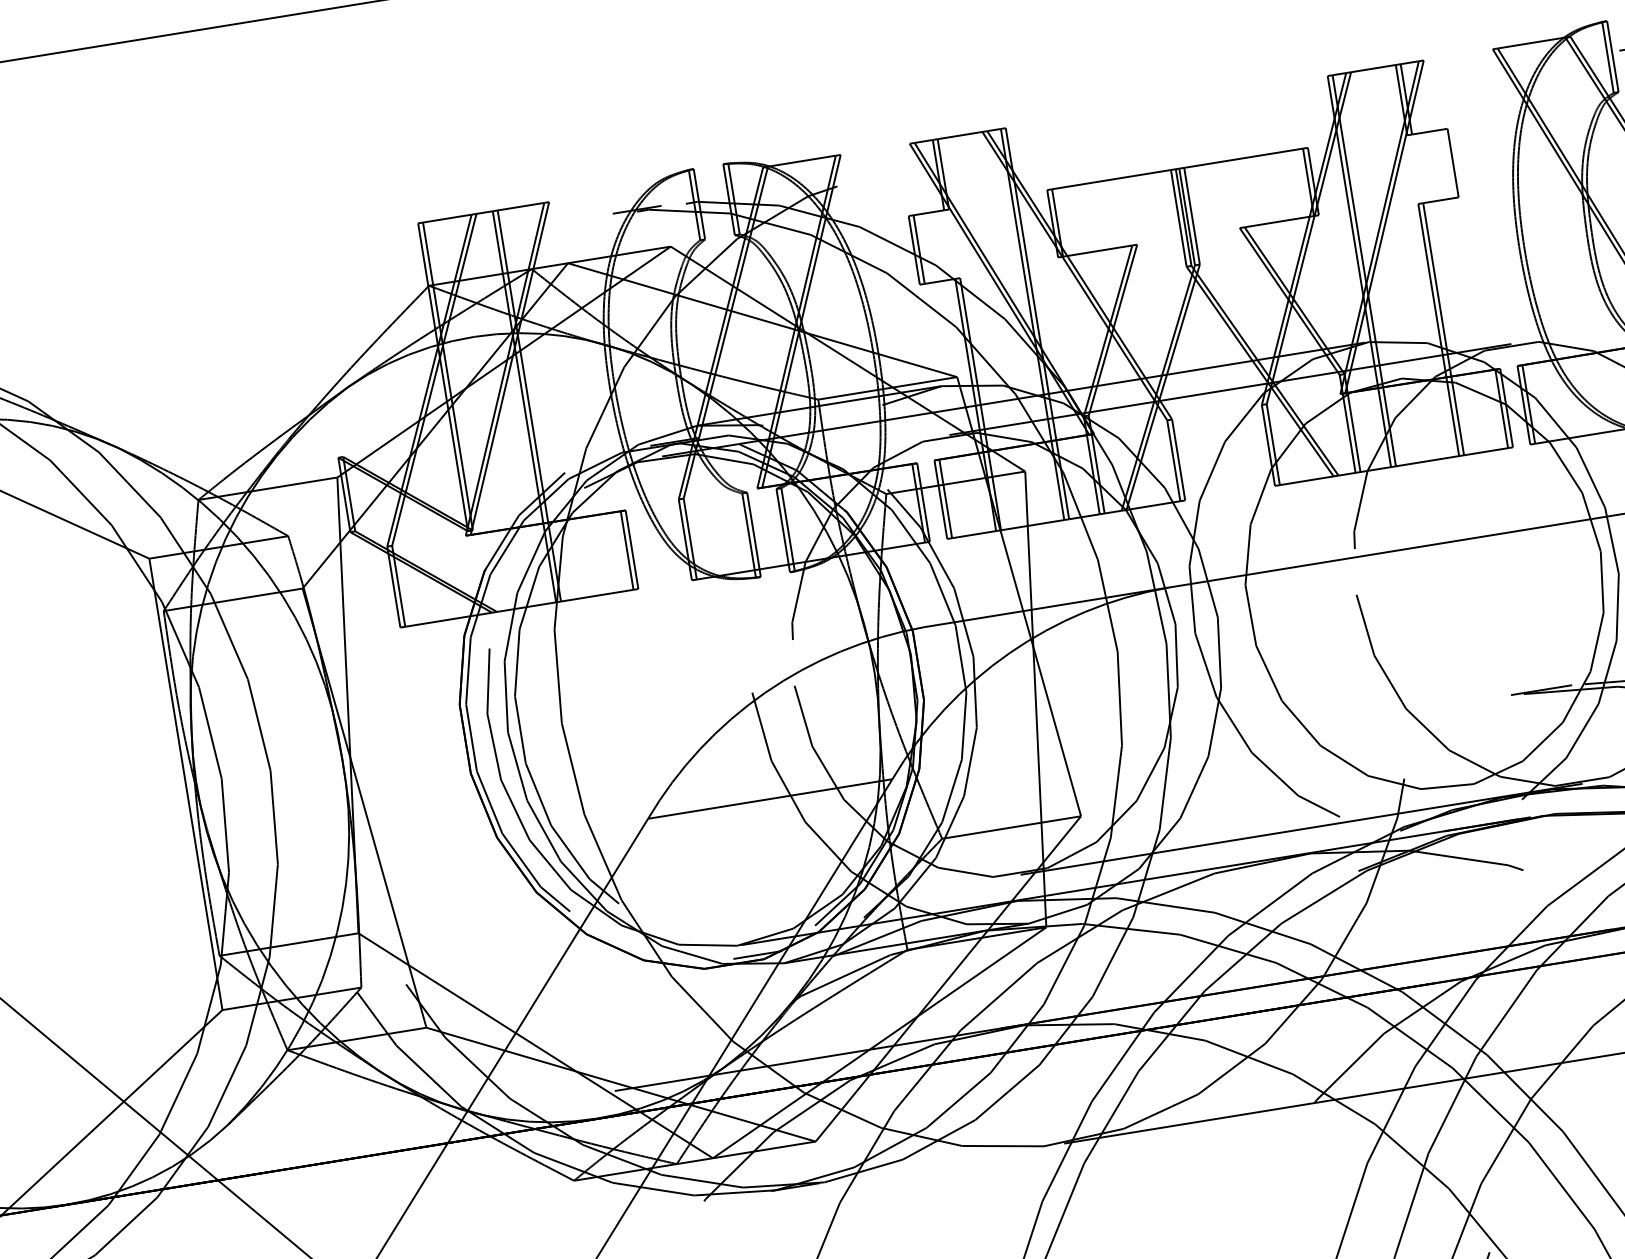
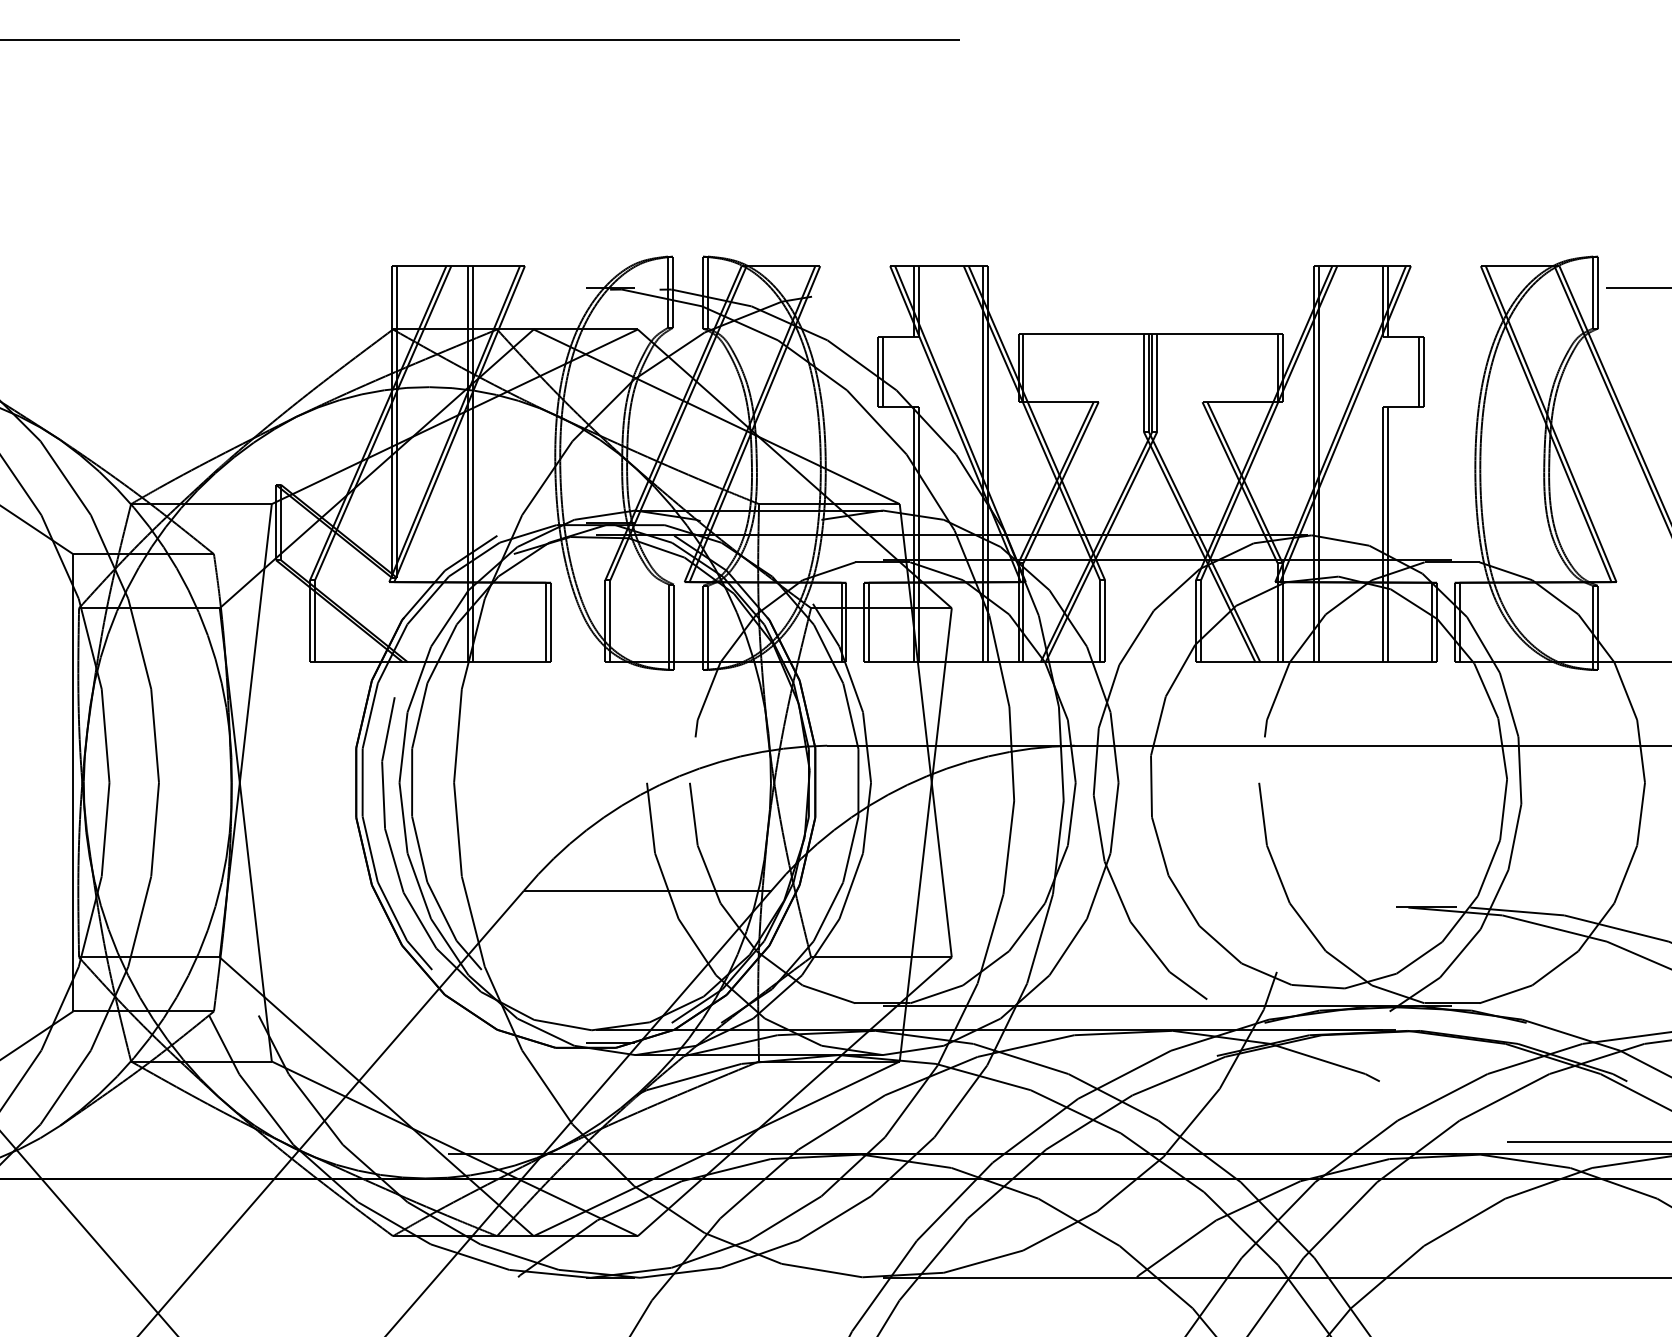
line: (1448, 163) -> (1418, 371), added

